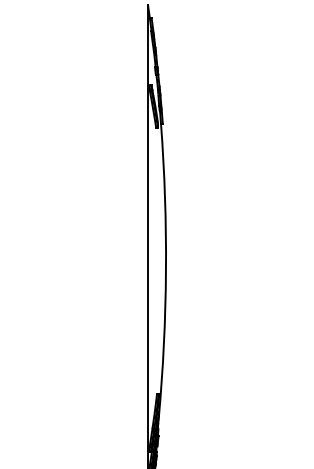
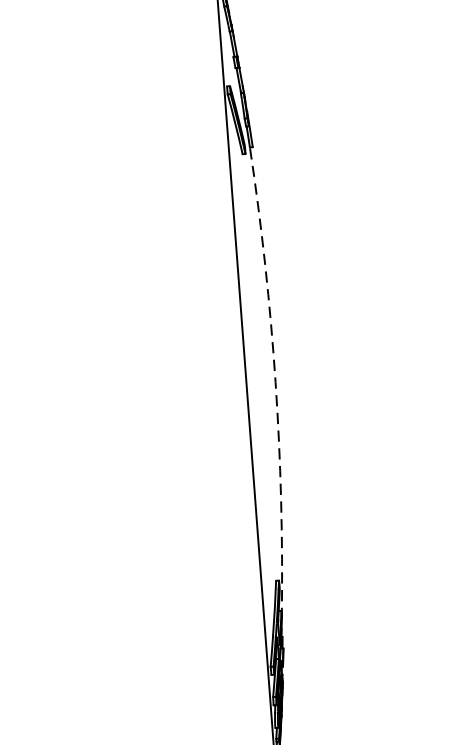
arc: (165, 270) -> (274, 381), solid -> dashed

